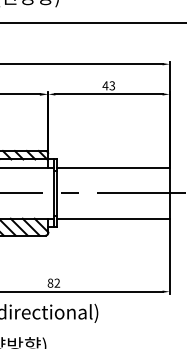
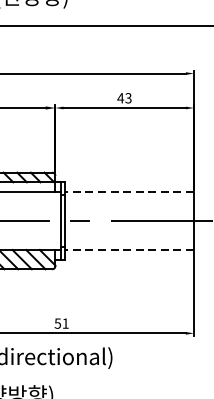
line: (112, 167) -> (128, 191), solid -> dashed
line: (112, 218) -> (128, 249), solid -> dashed
text: (53, 282) -> (61, 322), 82 -> 51

